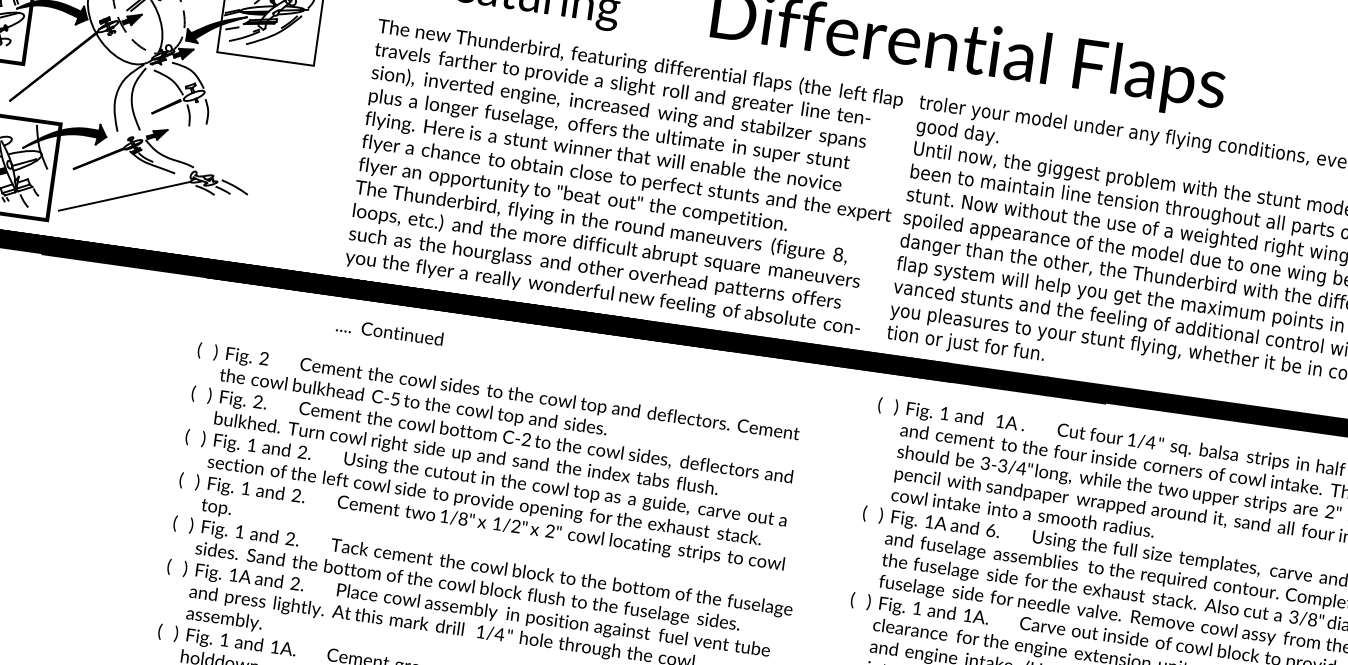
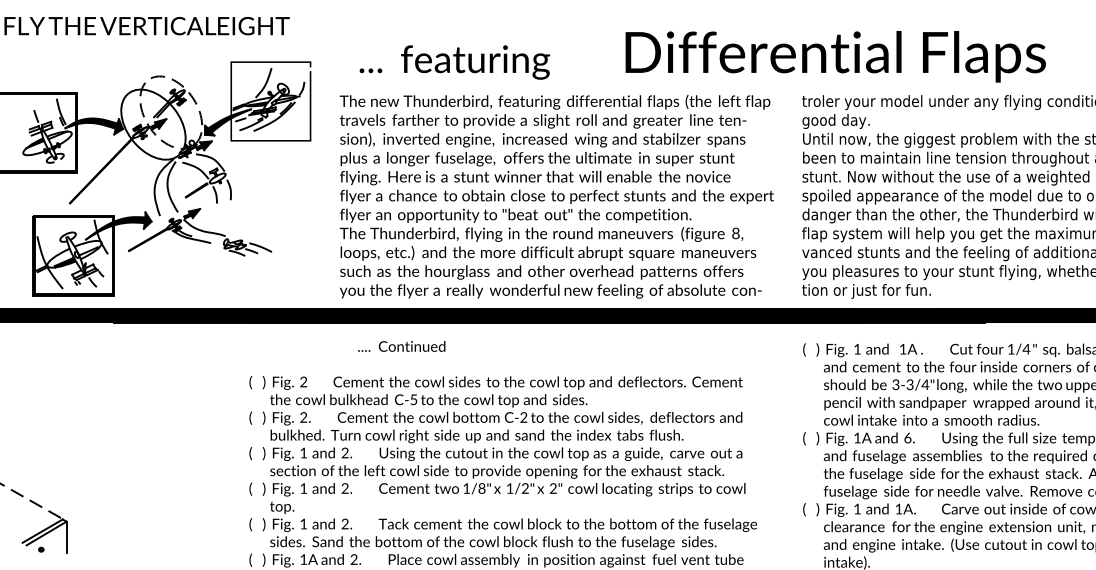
text: (626, 178) -> (556, 196), moved
line: (123, 196) -> (172, 267), removed

